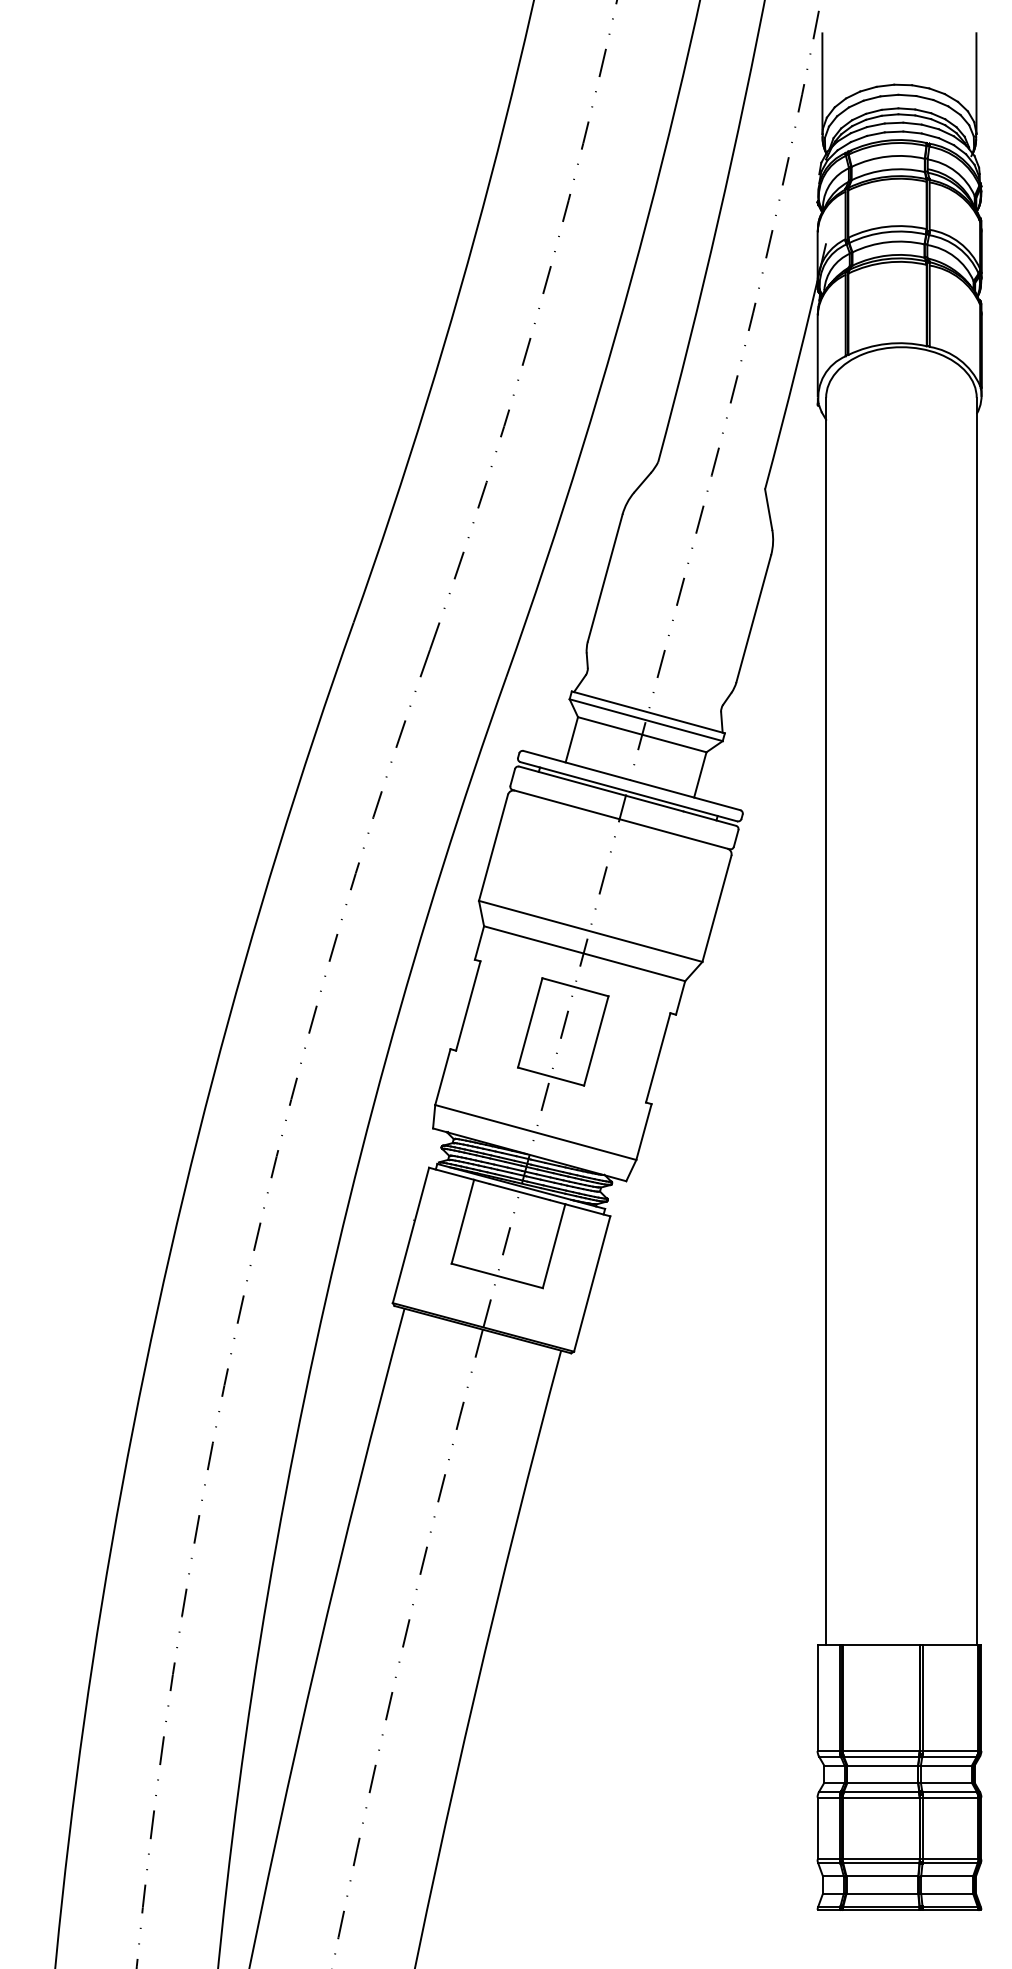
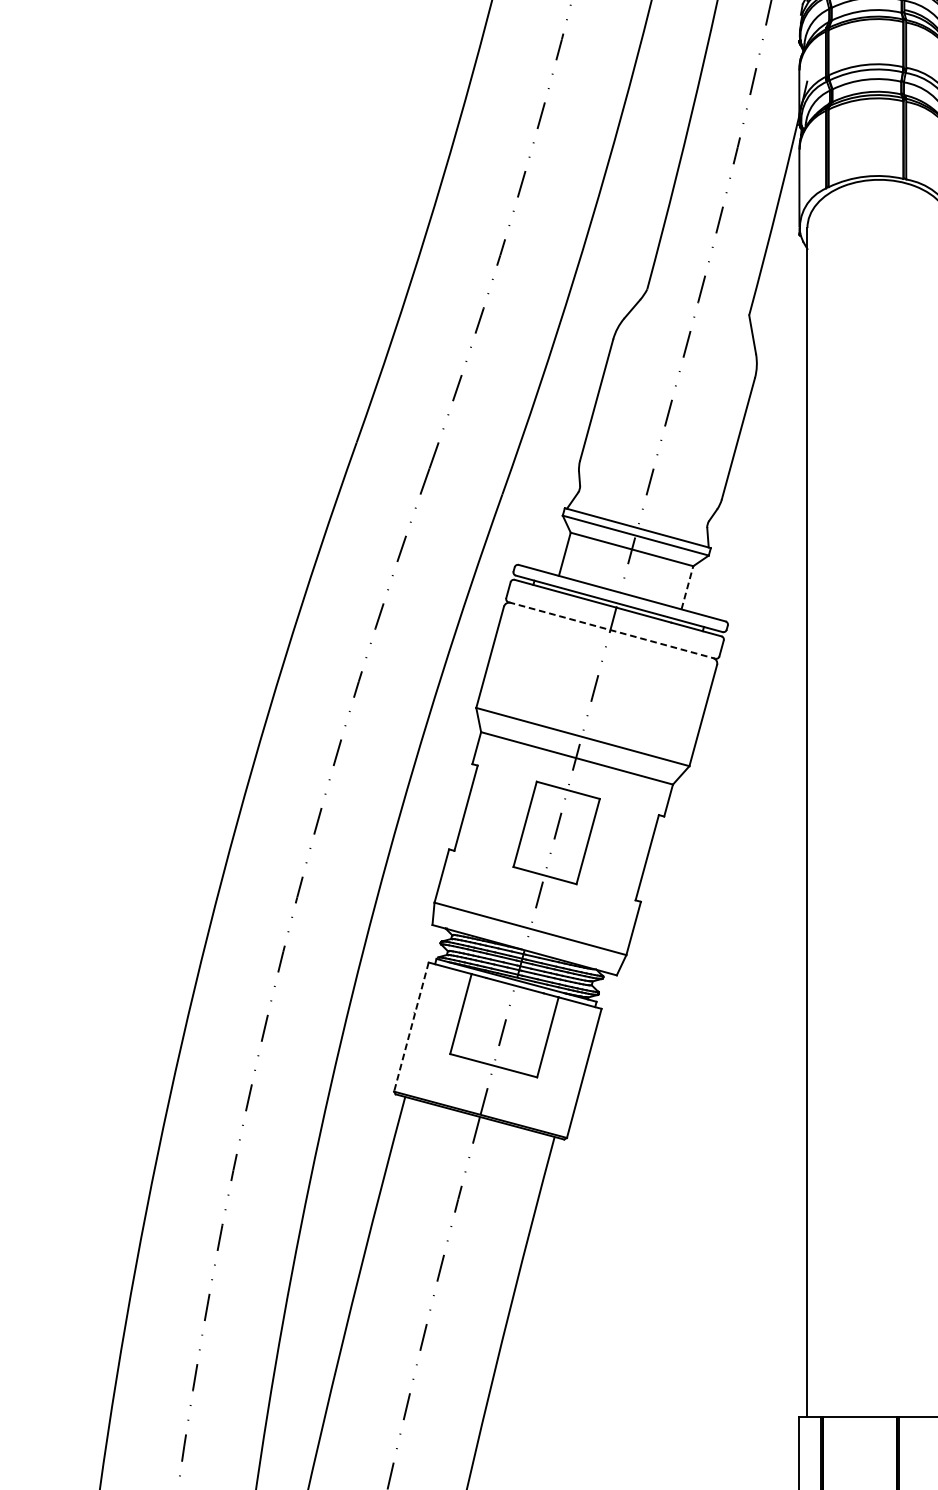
line: (700, 774) -> (687, 587), solid -> dashed
line: (621, 819) -> (612, 630), solid -> dashed
line: (410, 1235) -> (410, 1027), solid -> dashed

